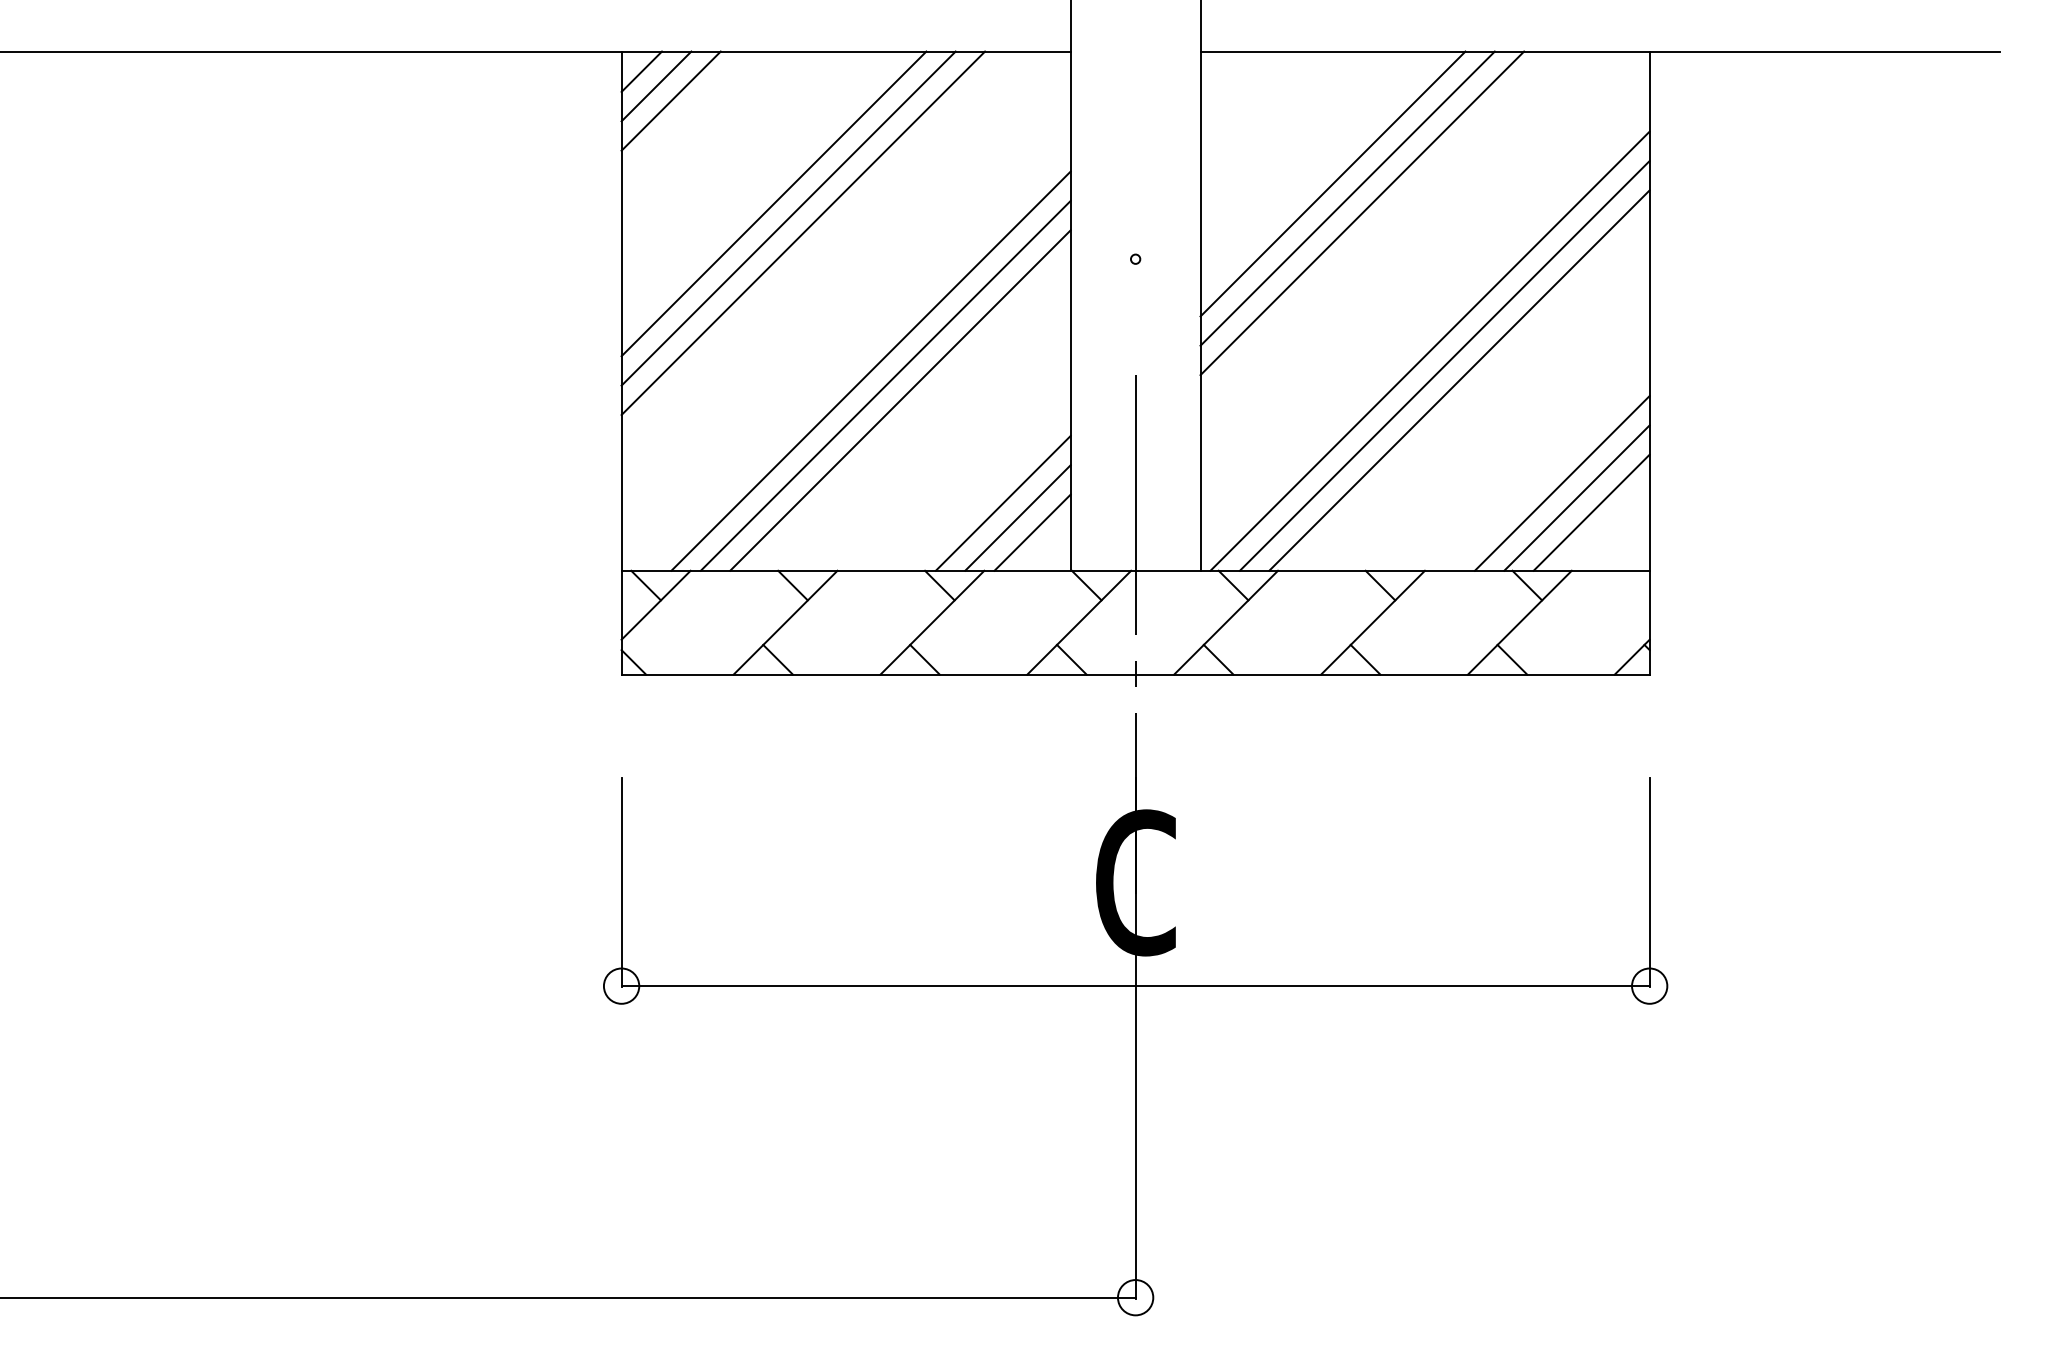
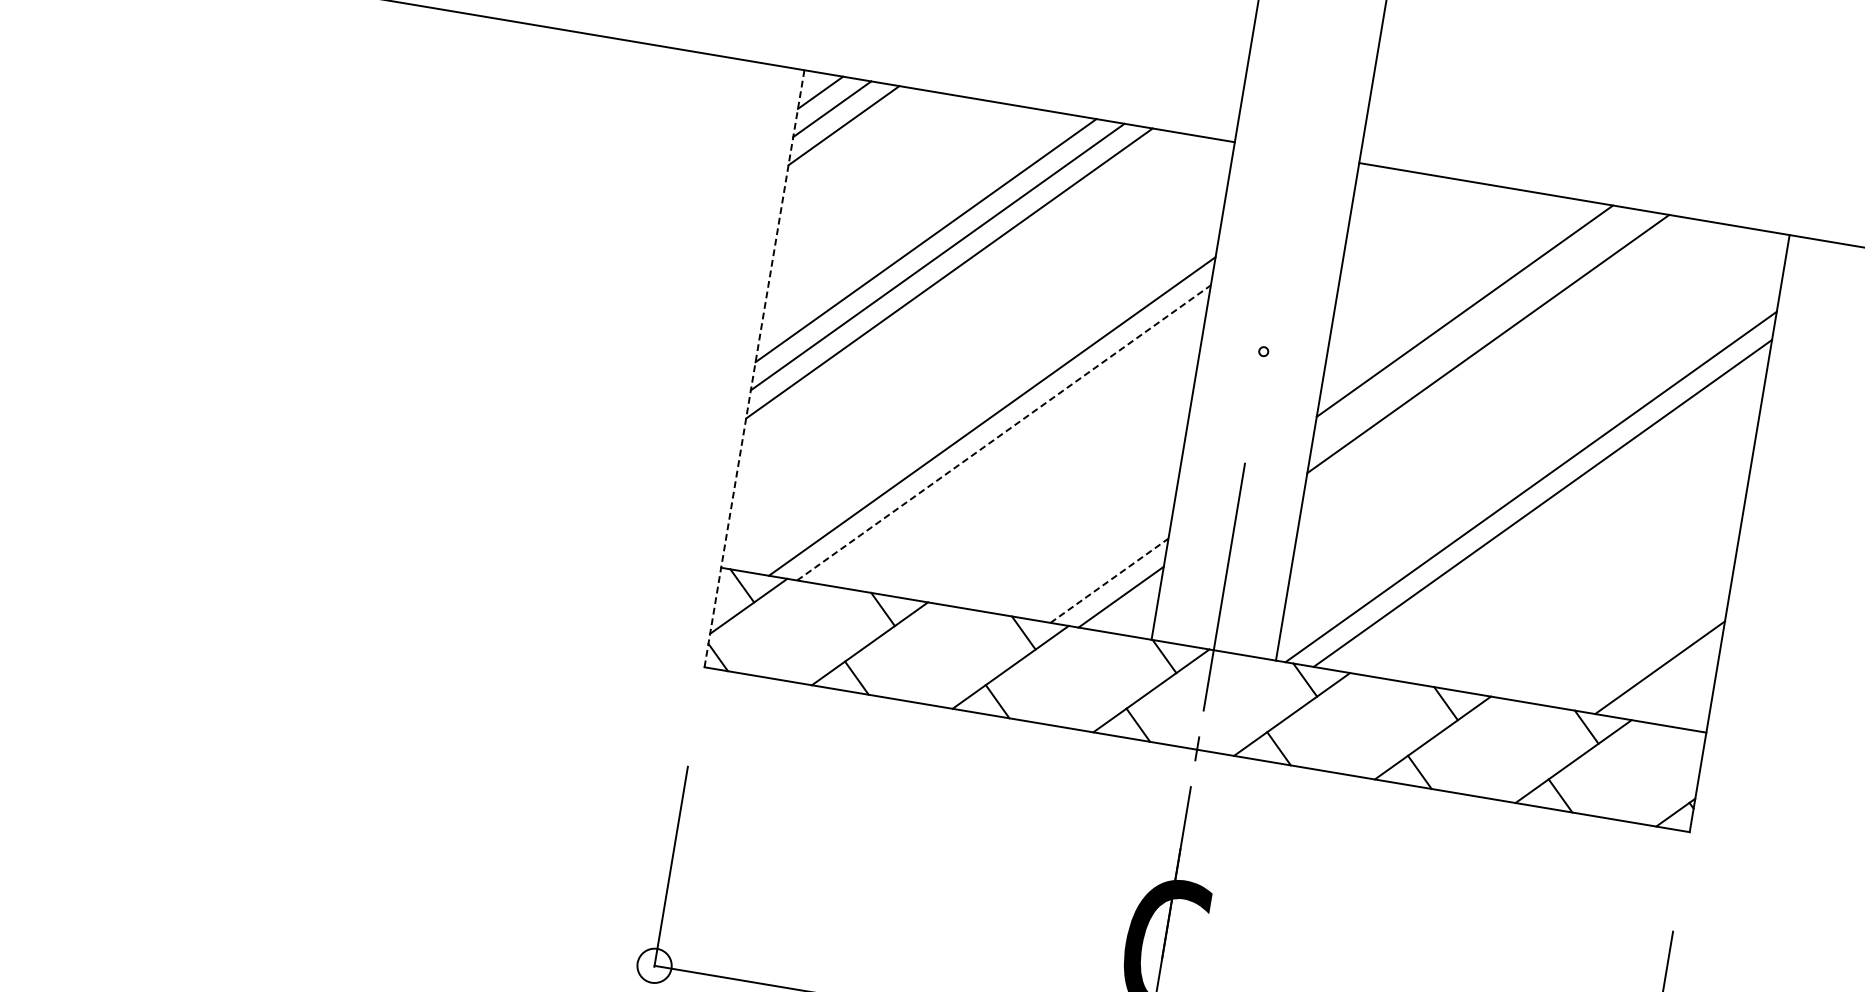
line: (1347, 198) -> (1476, 327), removed
line: (621, 363) -> (754, 369), solid -> dashed
line: (1459, 380) -> (1554, 519), removed
line: (885, 385) -> (1003, 432), solid -> dashed
line: (900, 400) -> (1015, 449), removed
line: (1561, 483) -> (1635, 634), removed
line: (1576, 497) -> (1647, 650), removed
line: (1002, 502) -> (1097, 563), removed
line: (1017, 517) -> (1109, 580), solid -> dashed

